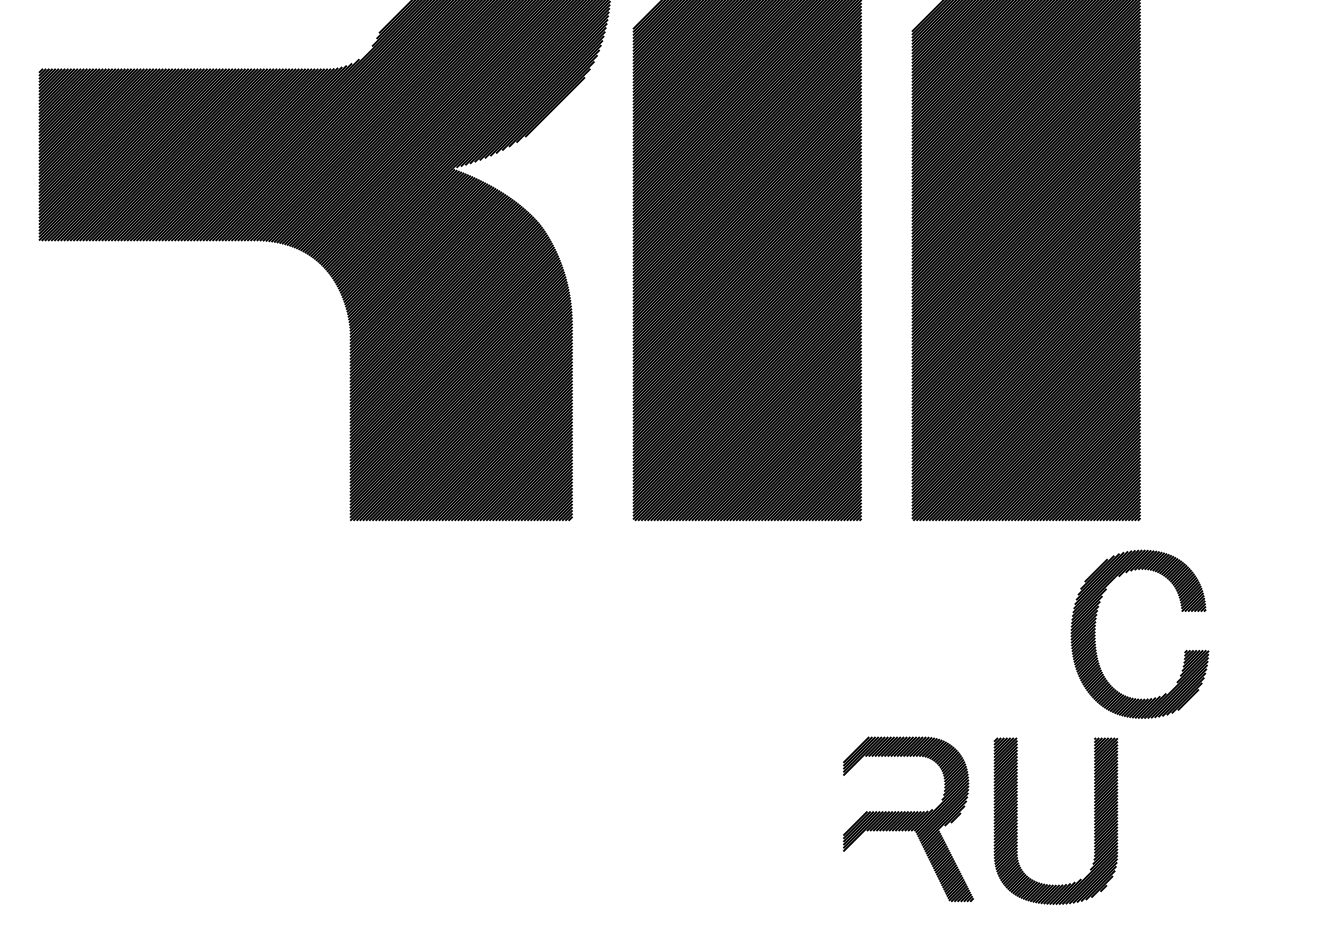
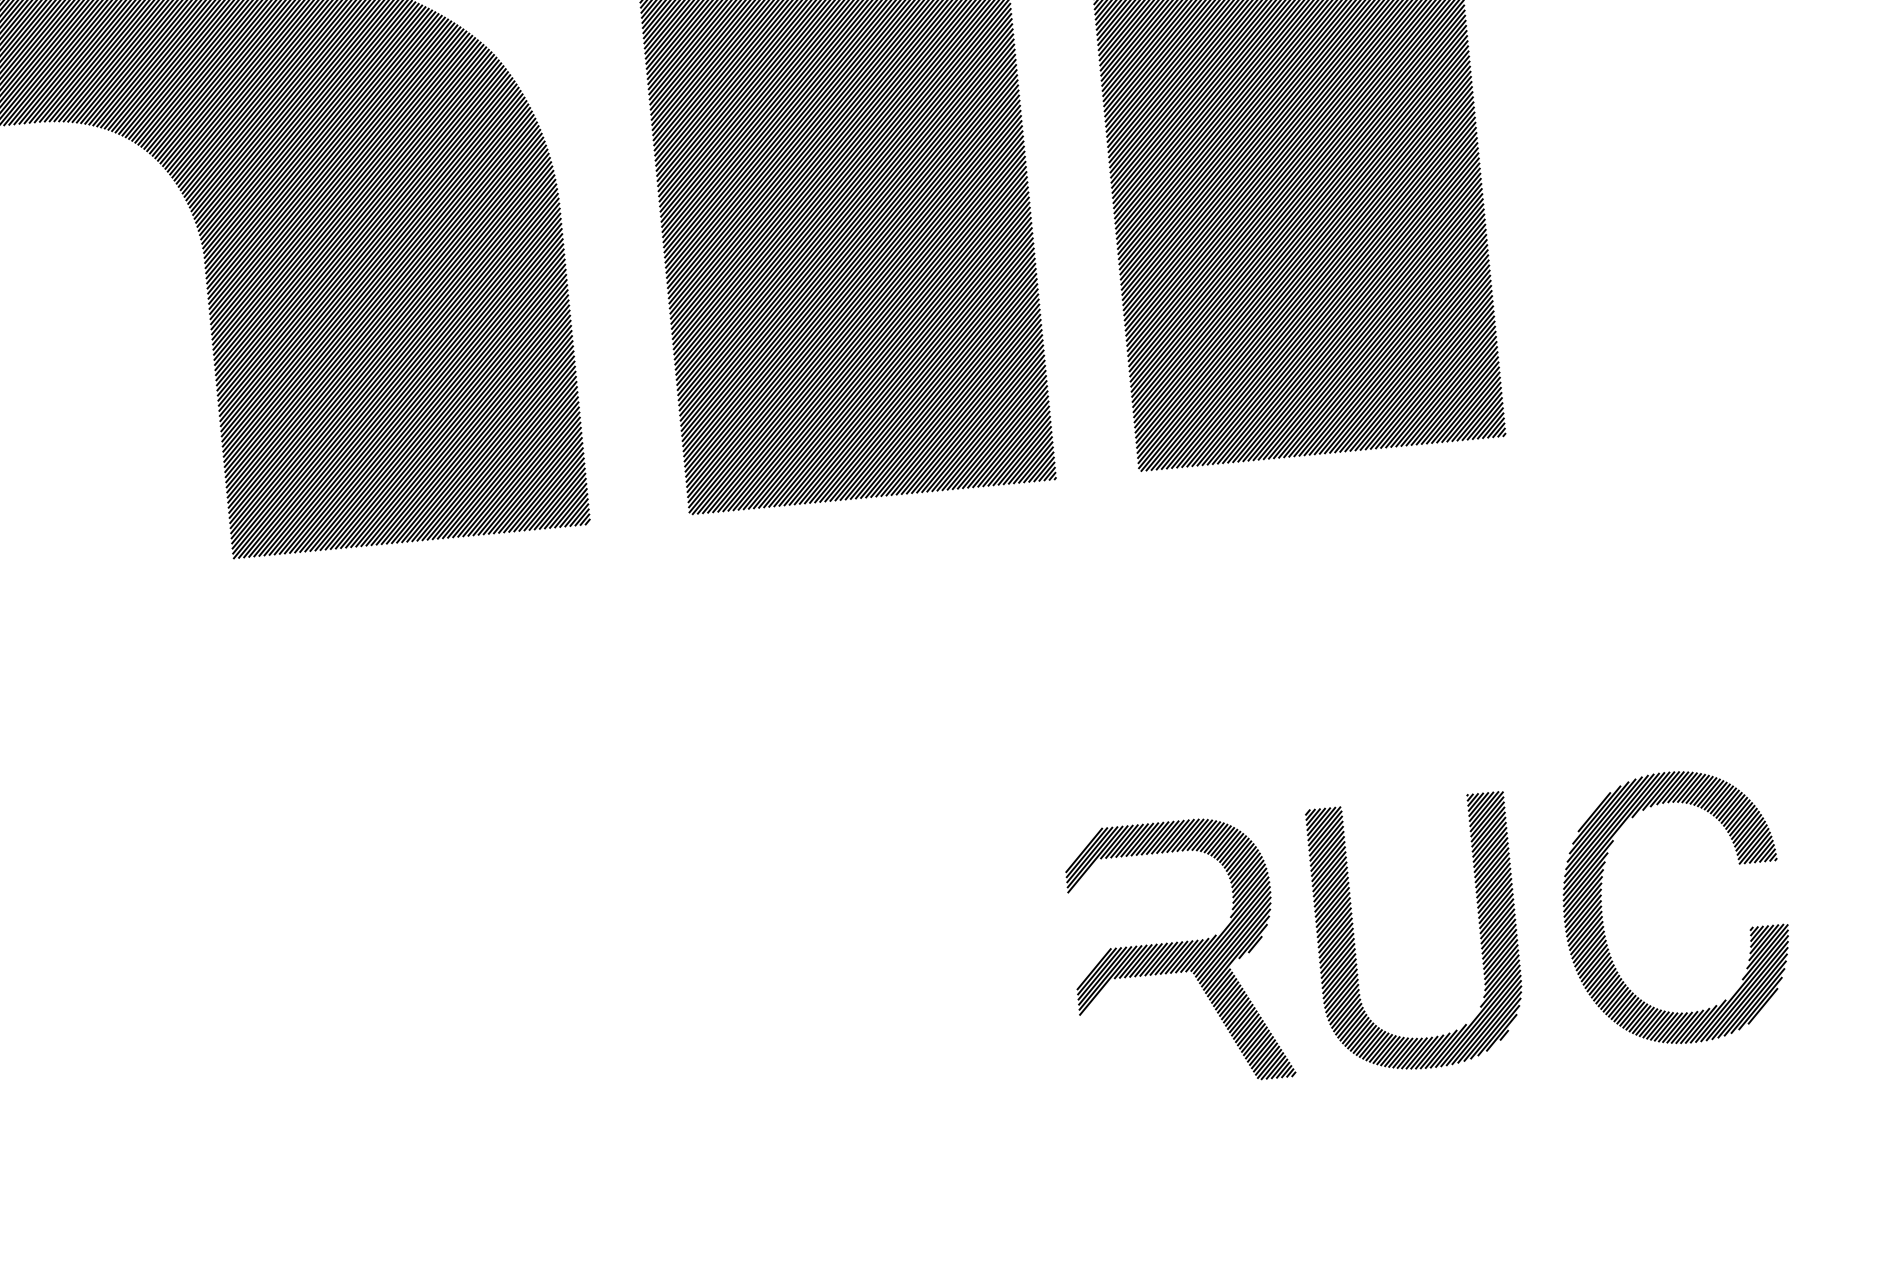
part: (1095, 632) -> (1602, 911), moved

